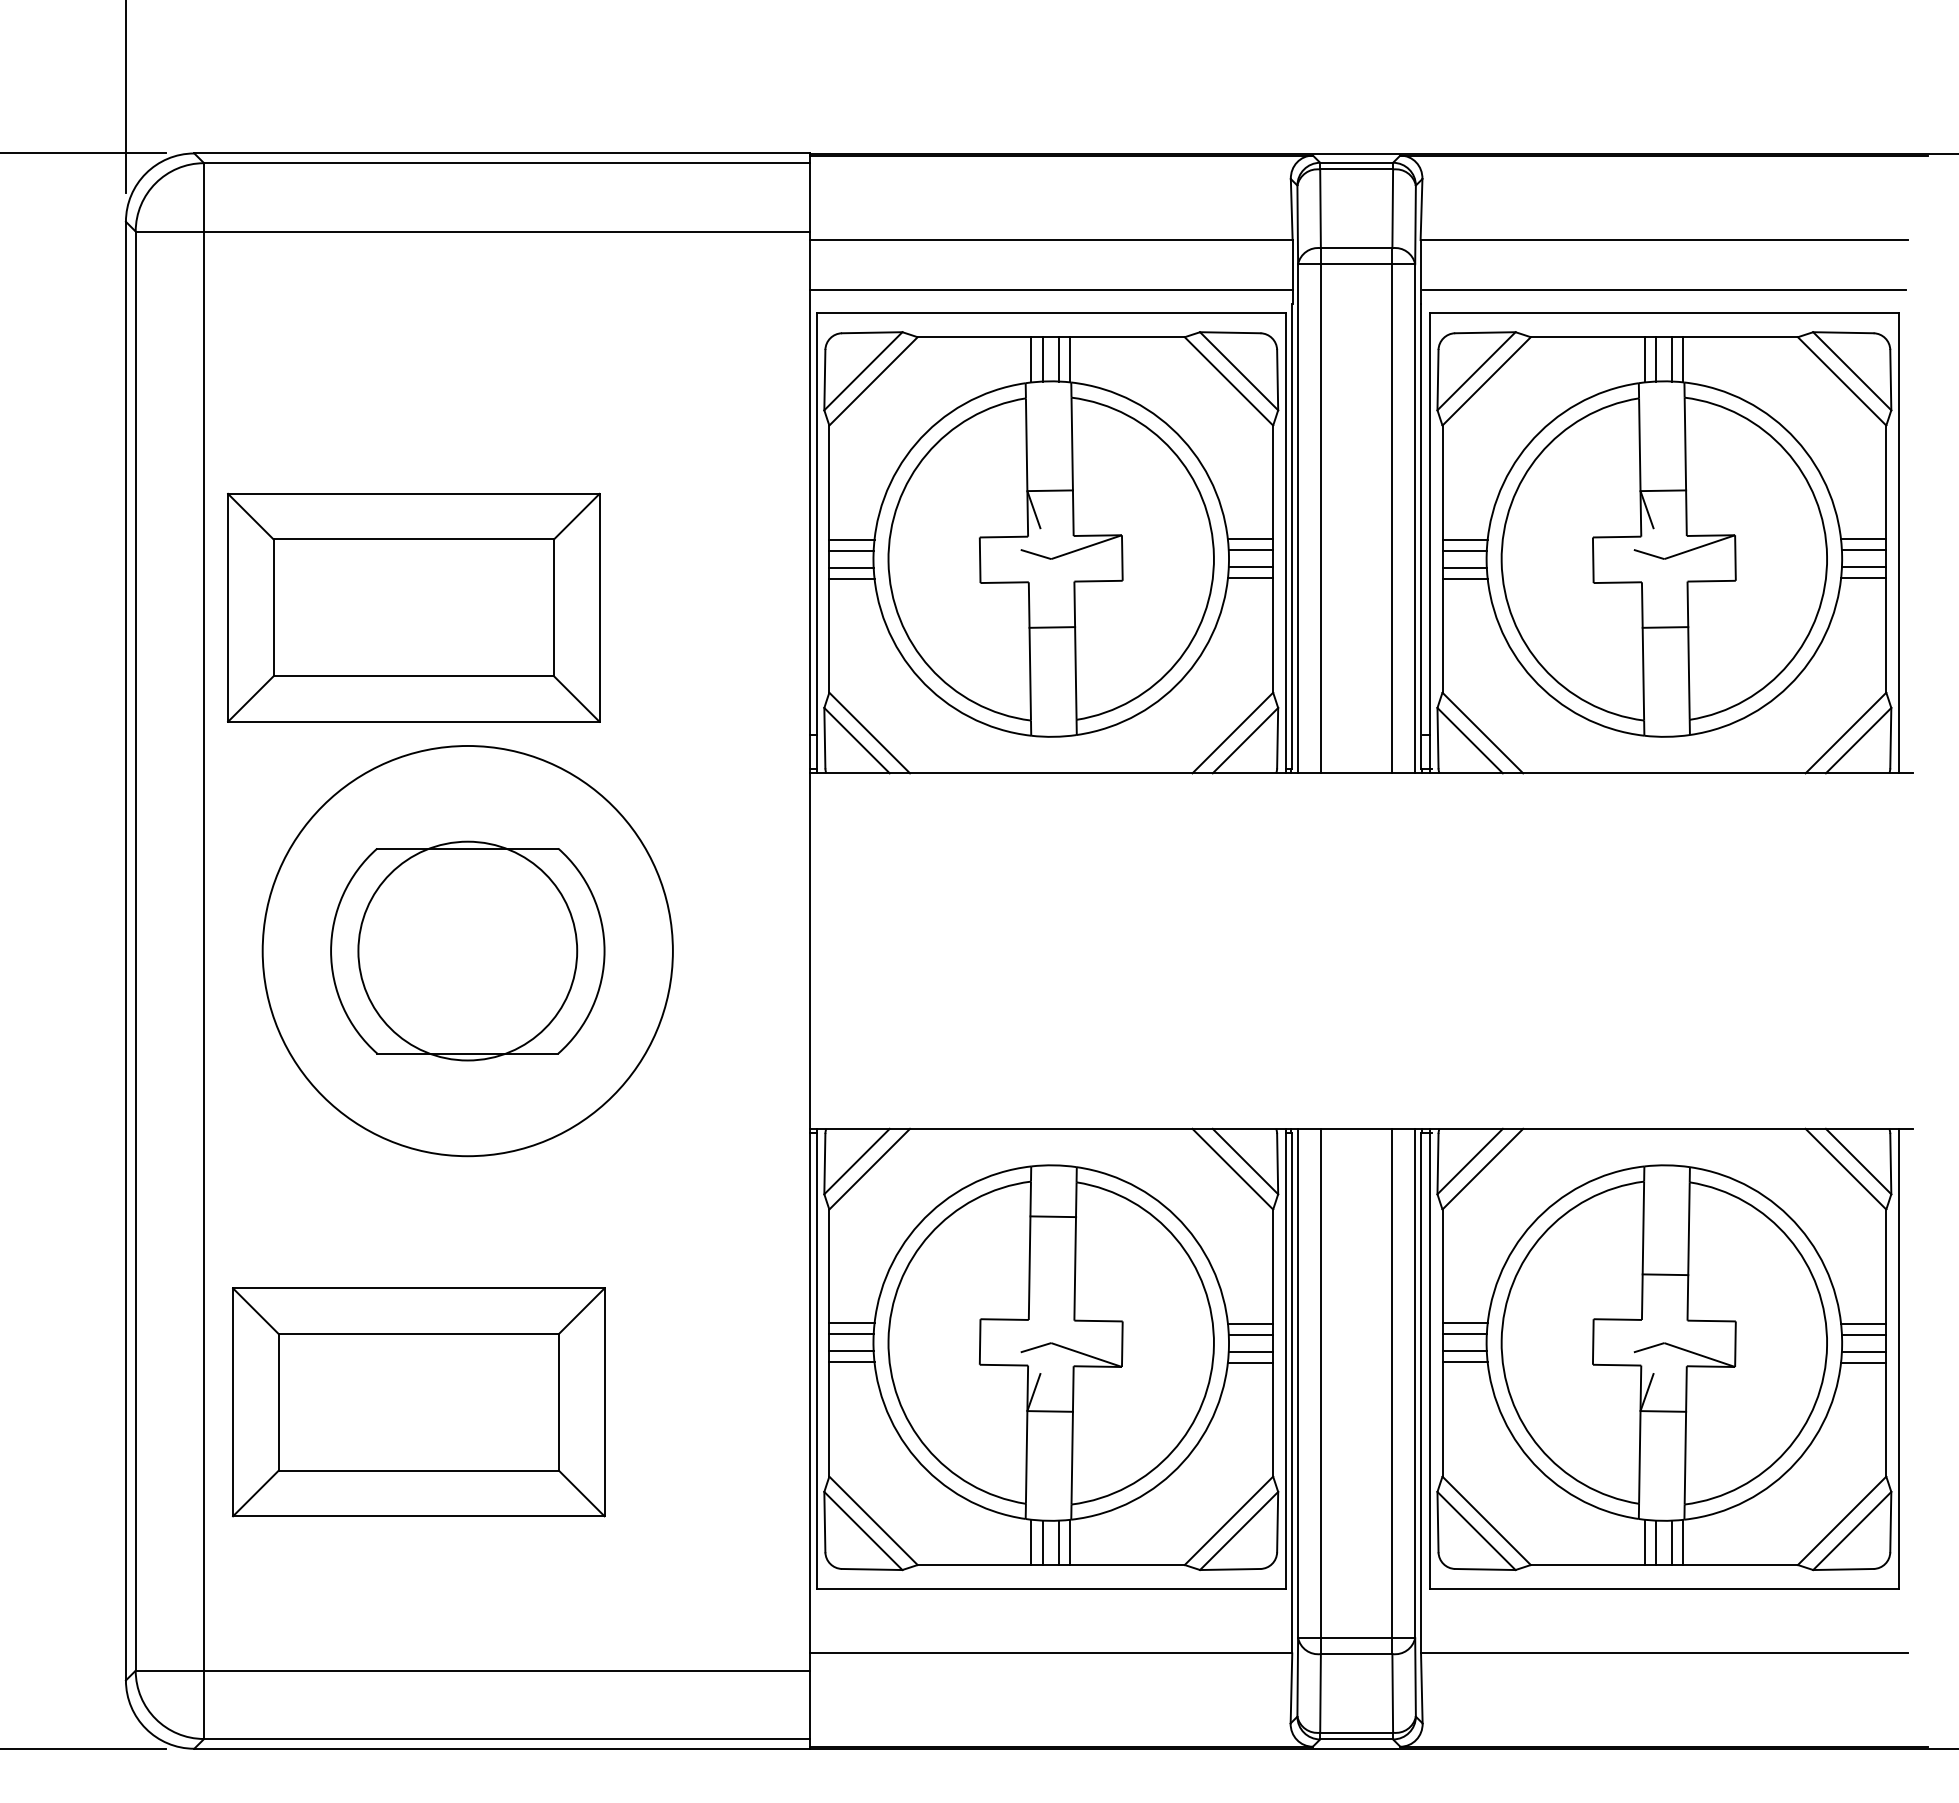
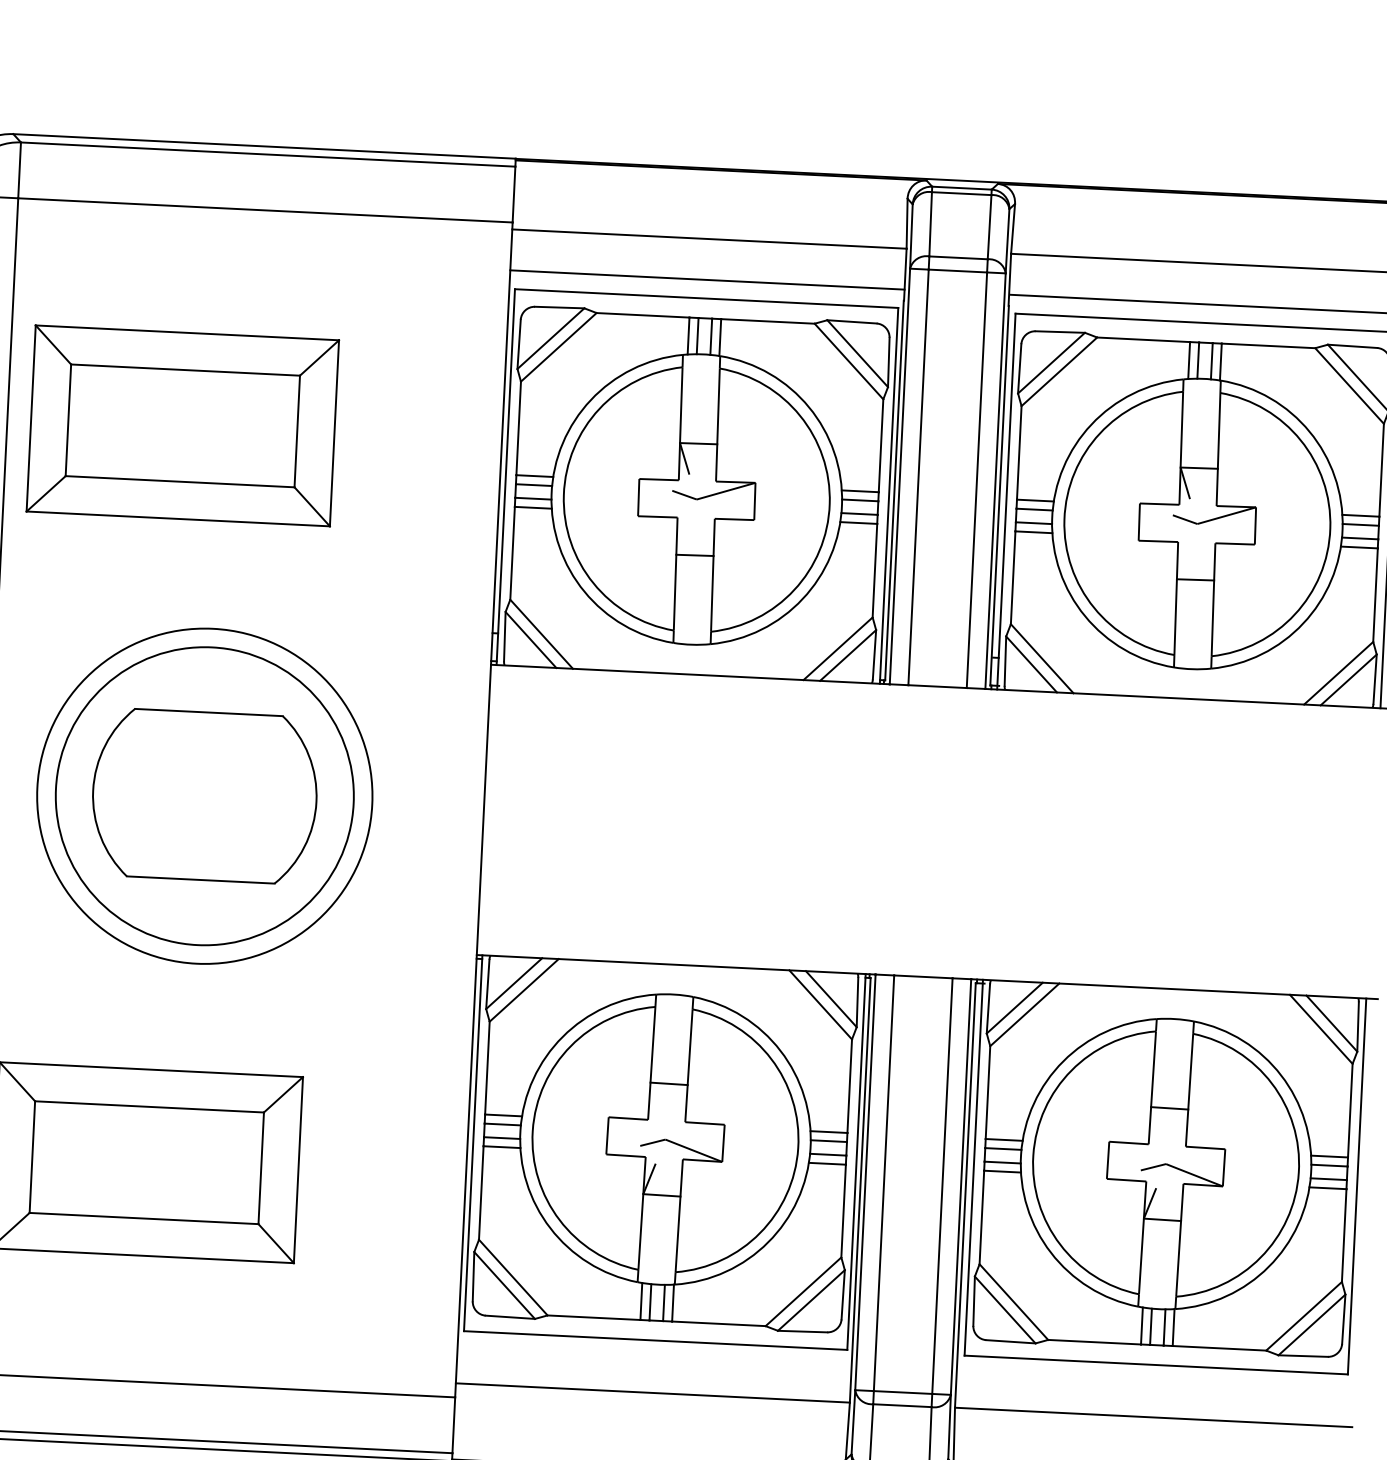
part: (413, 607) -> (182, 425), moved
circle: (467, 950) -> (204, 795), size x1.67
line: (1053, 1216) -> (669, 1083), moved

